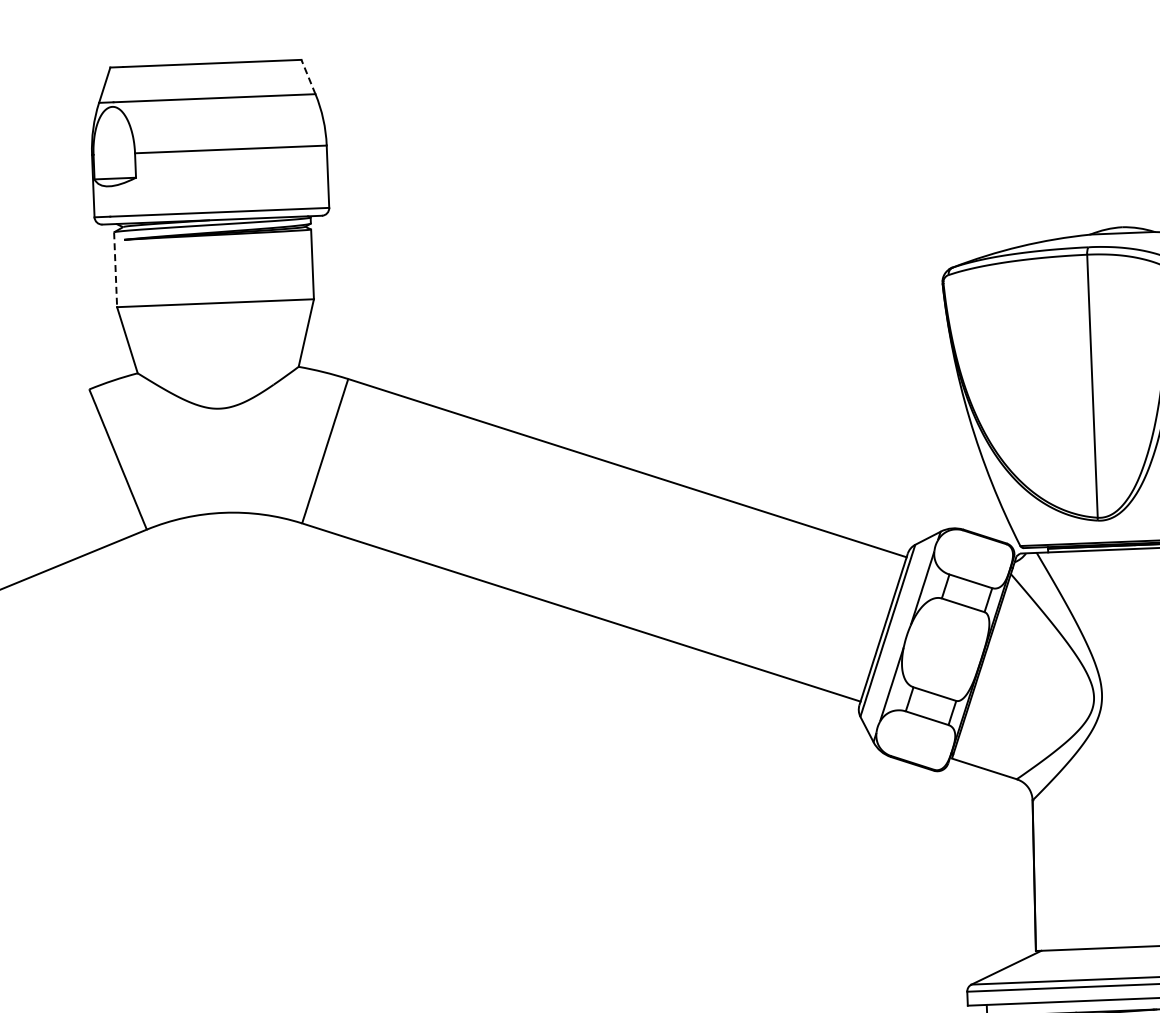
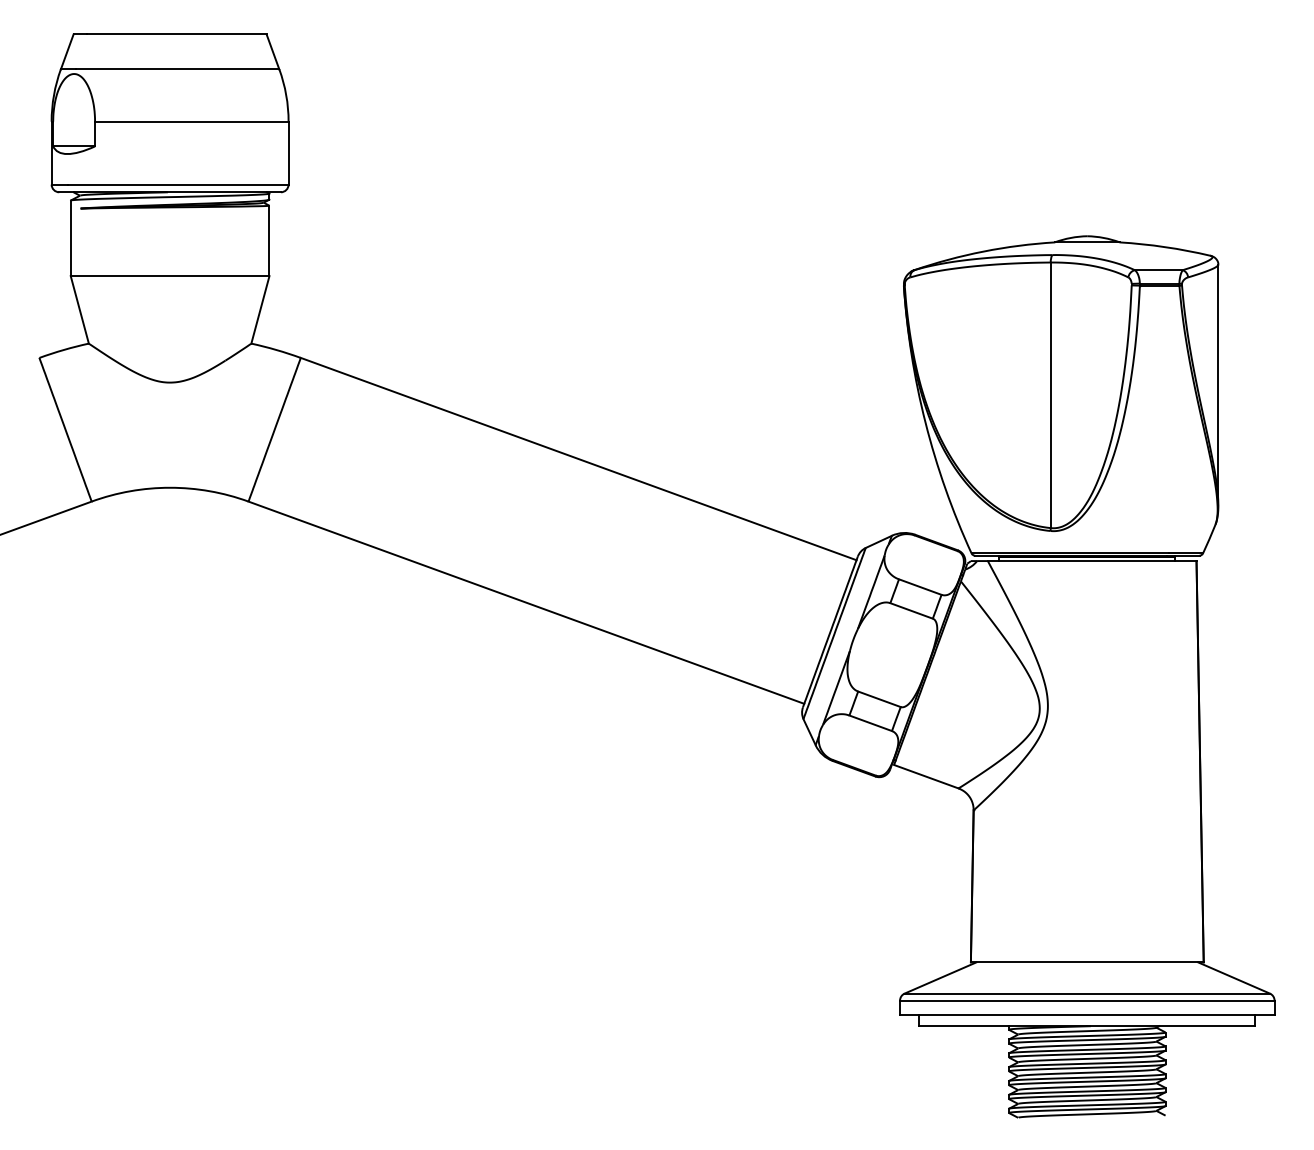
line: (307, 76) -> (272, 51), dashed -> solid
line: (115, 269) -> (70, 238), dashed -> solid

